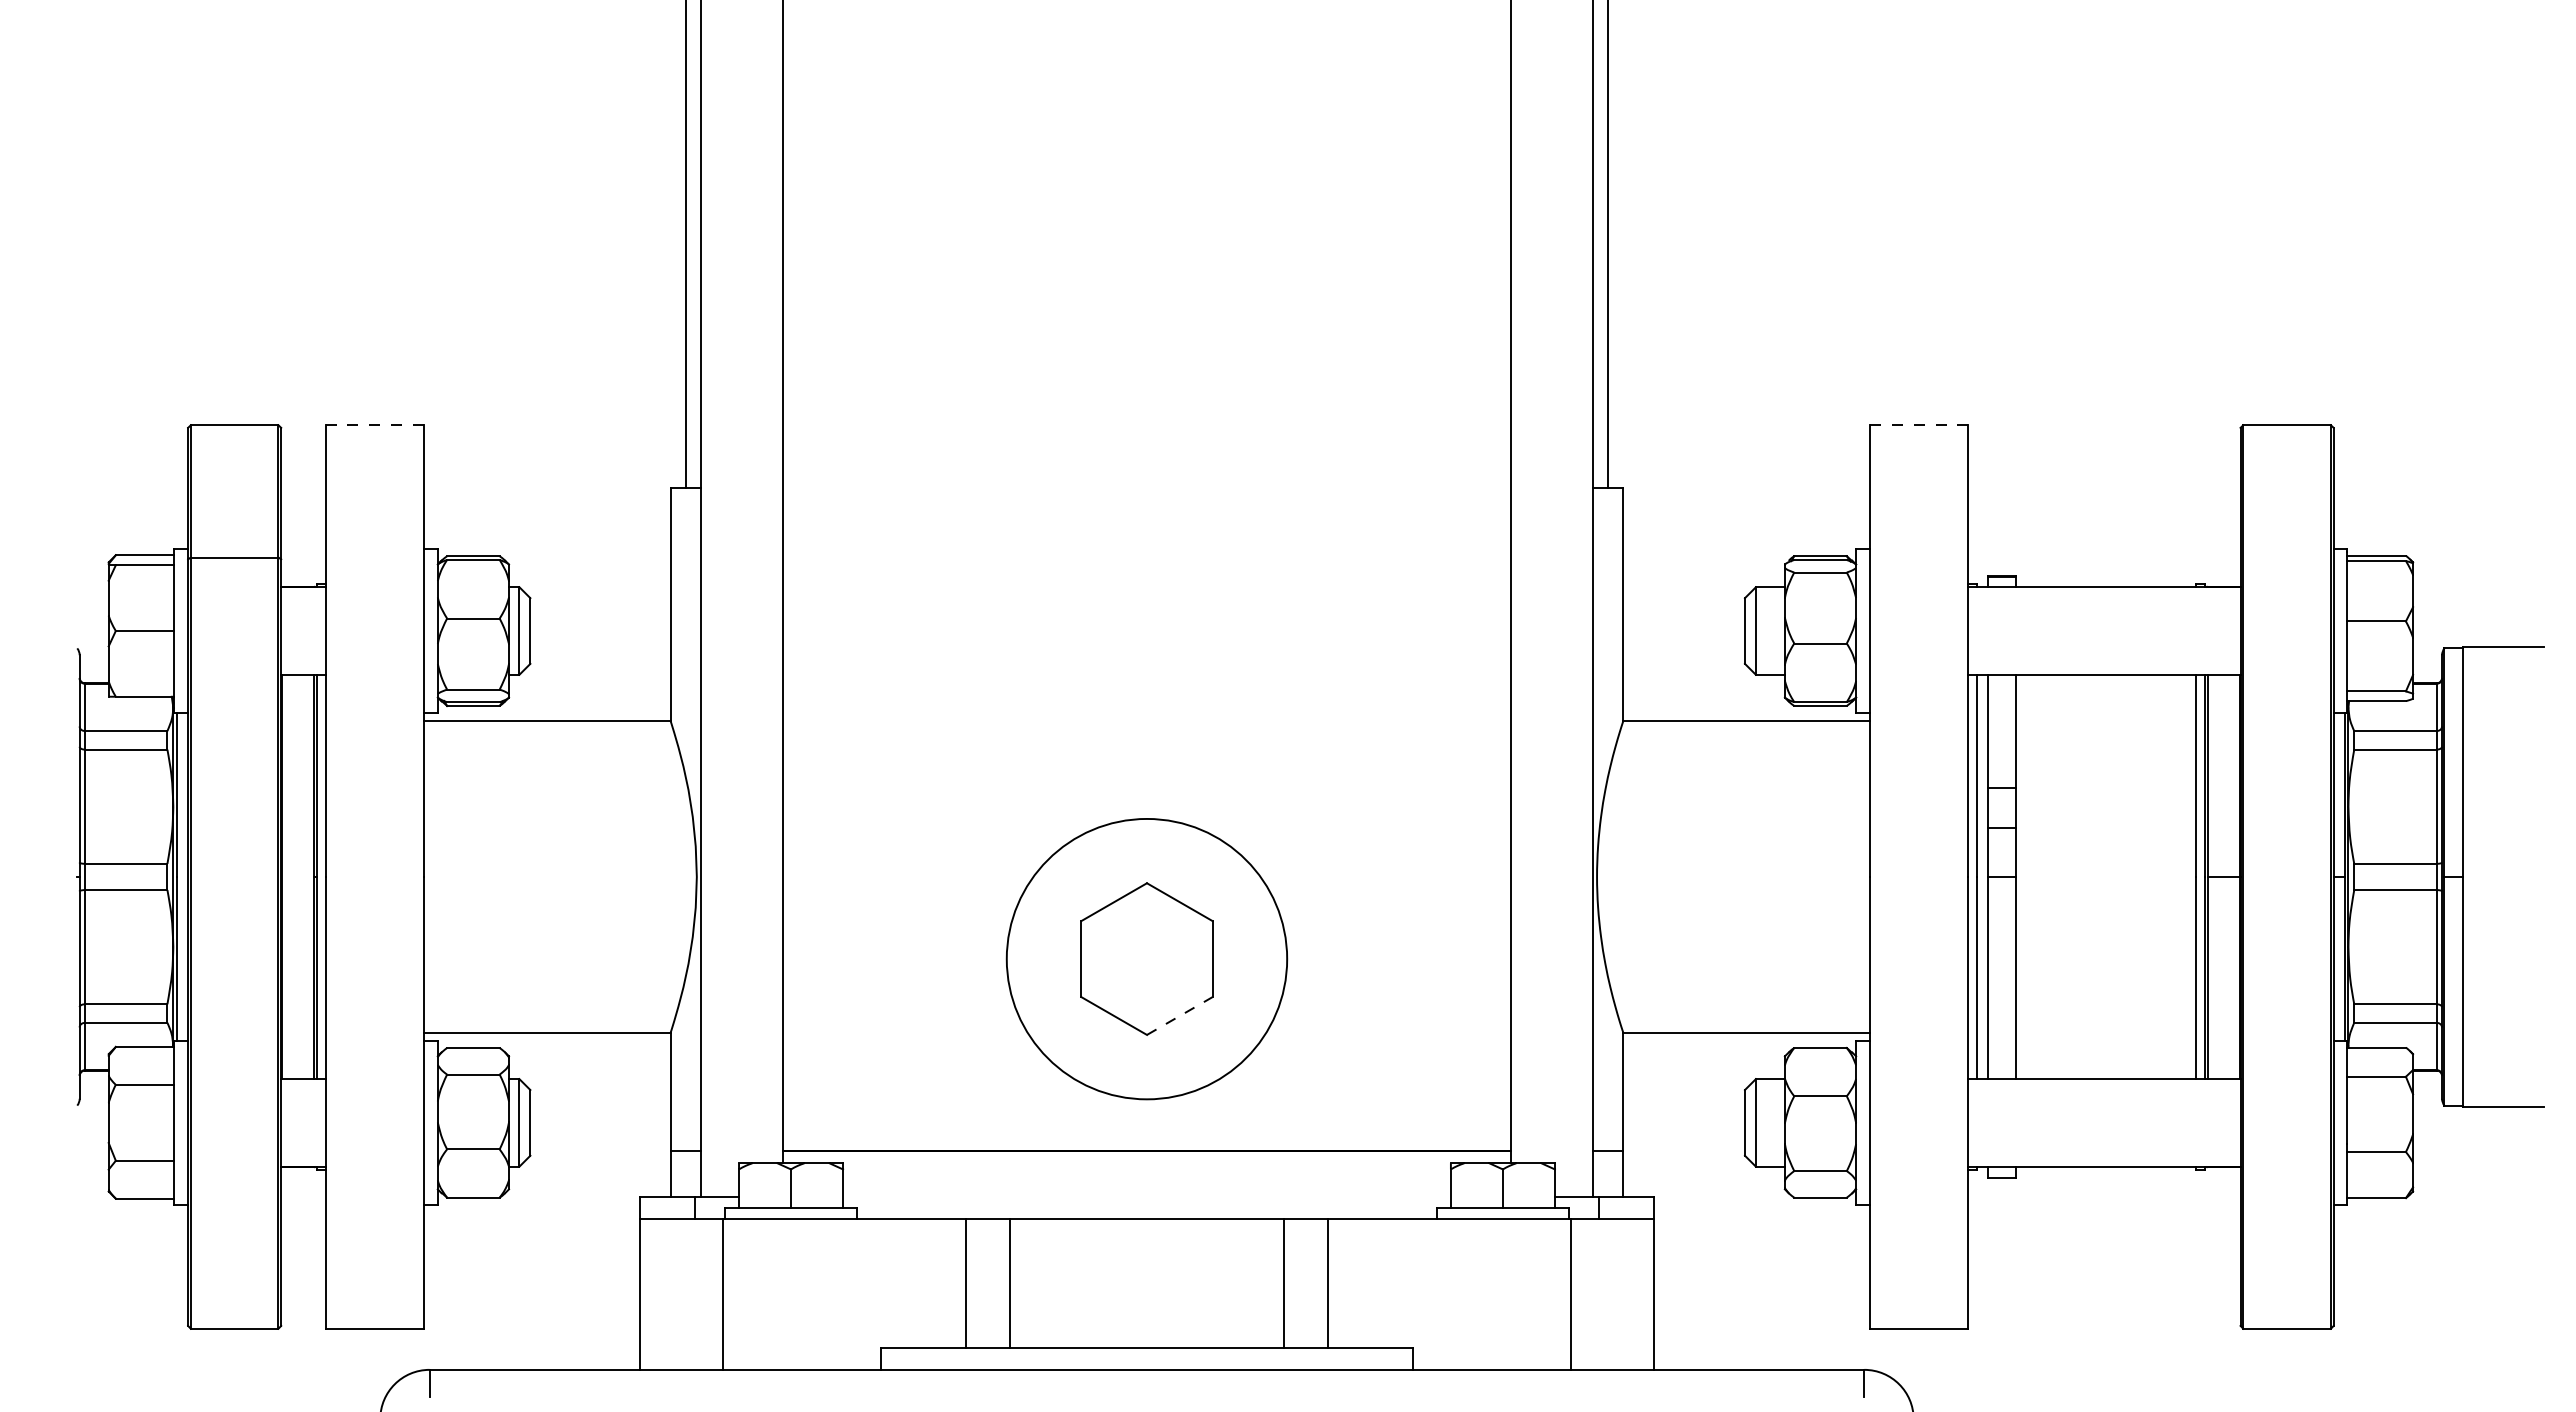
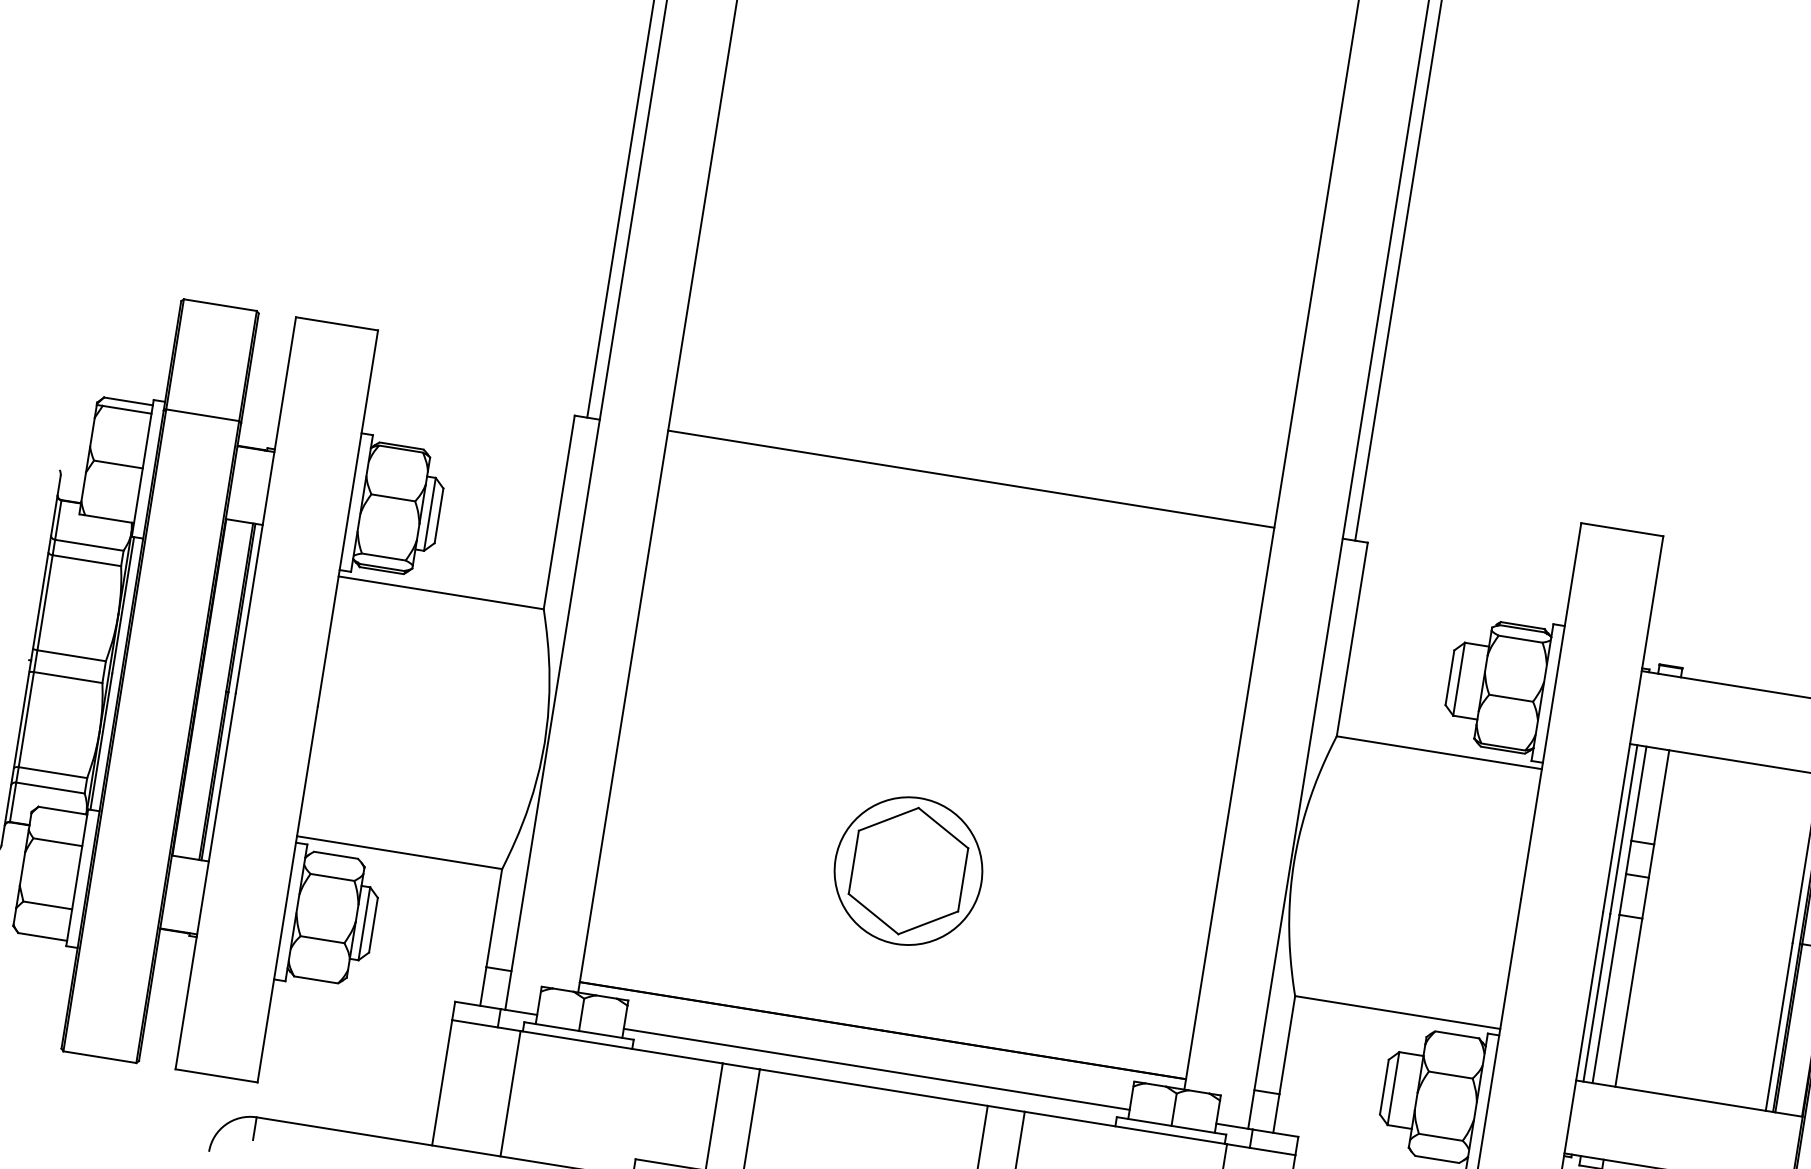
line: (374, 425) -> (336, 324), dashed -> solid
line: (1918, 425) -> (1621, 529), dashed -> solid
line: (1146, 488) -> (970, 479), added
circle: (1146, 958) -> (908, 870), size x0.62
line: (1179, 1015) -> (928, 922), dashed -> solid
line: (1146, 1197) -> (876, 1069), added

